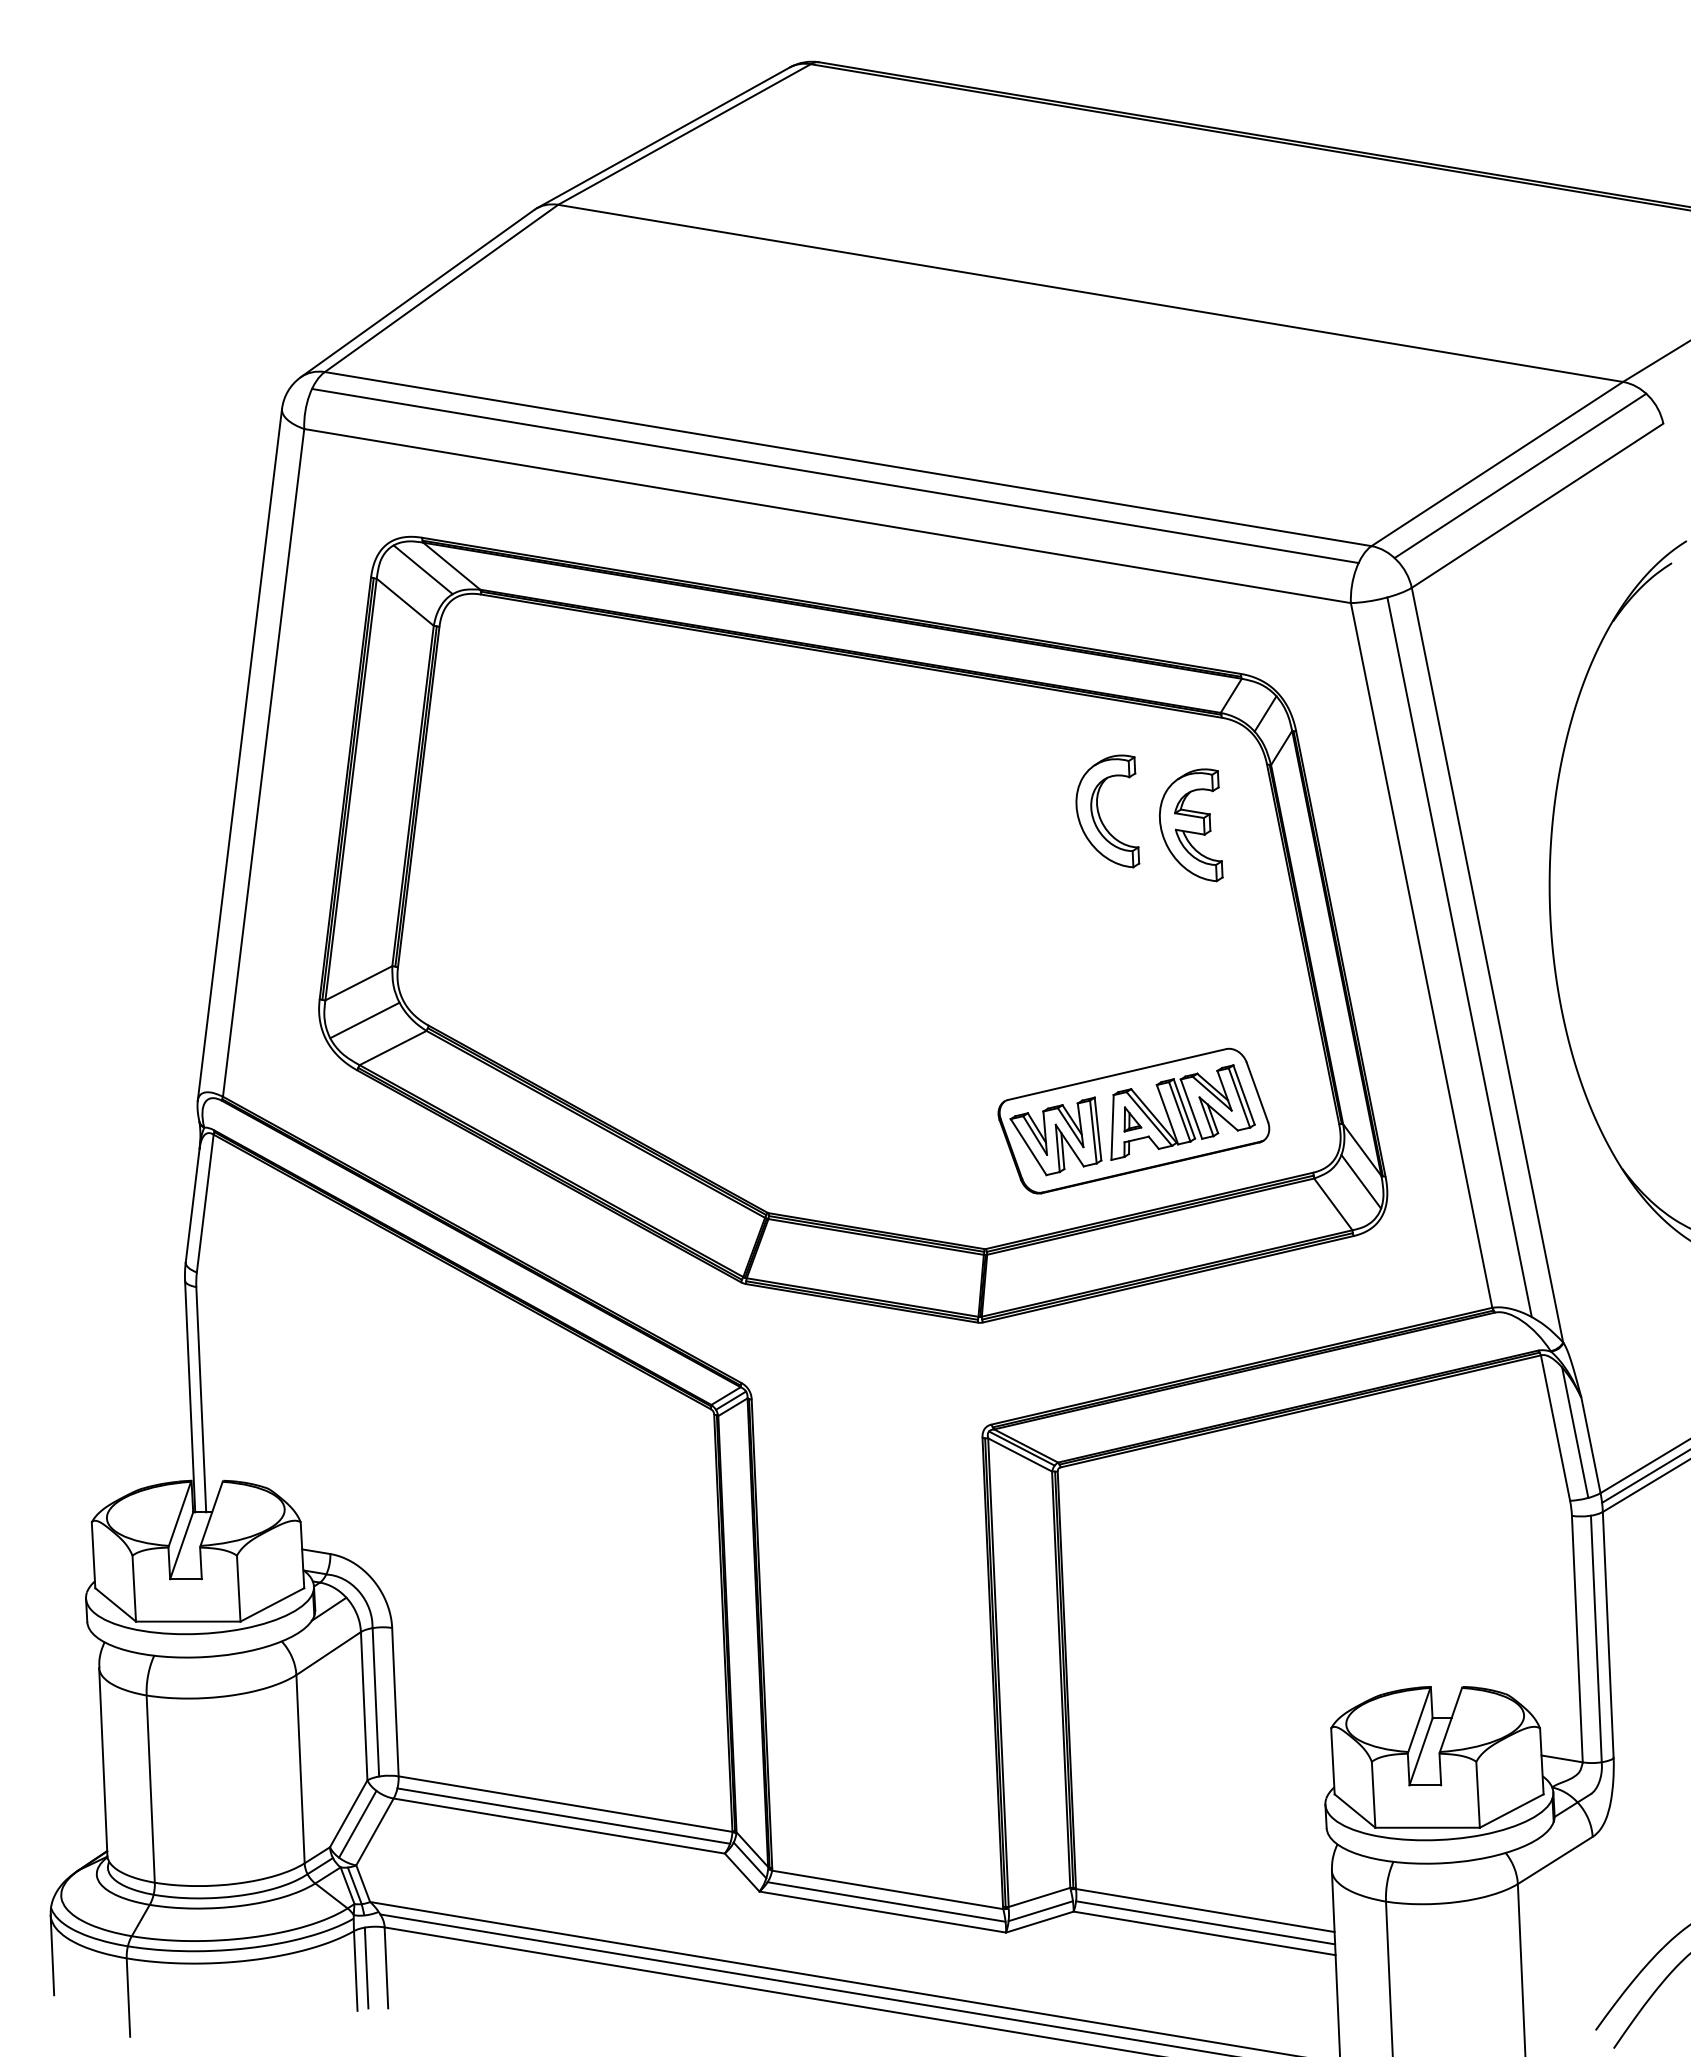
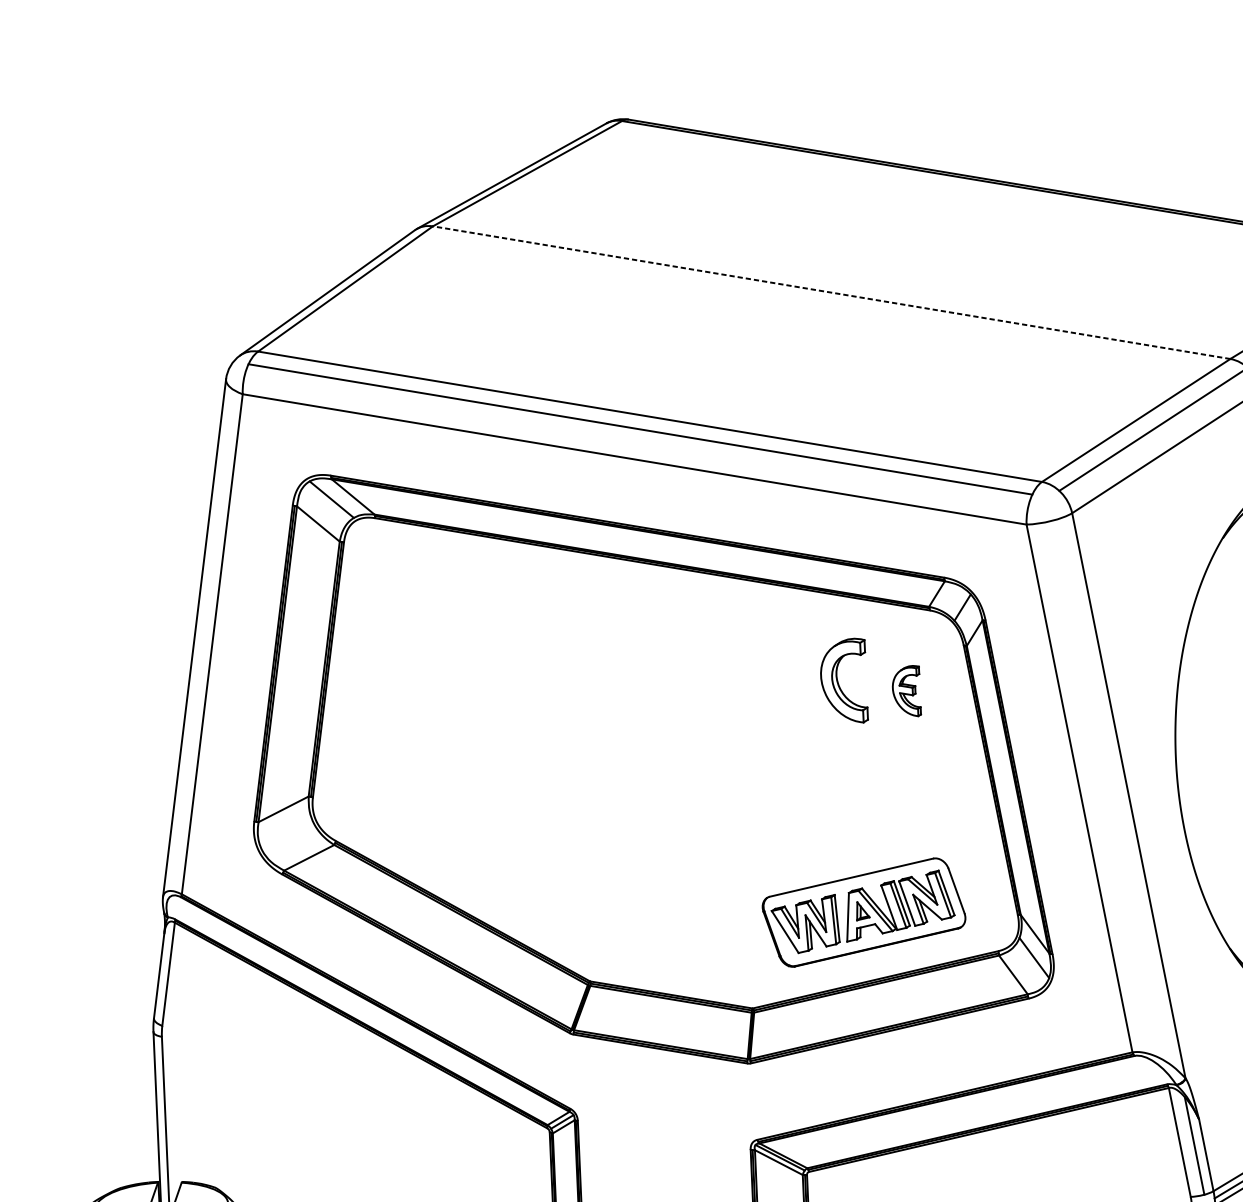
line: (1090, 293) -> (831, 292), solid -> dashed
part: (1190, 825) -> (906, 691), size x0.6
line: (1459, 957) -> (1107, 790), removed
line: (364, 1020) -> (287, 837), removed

